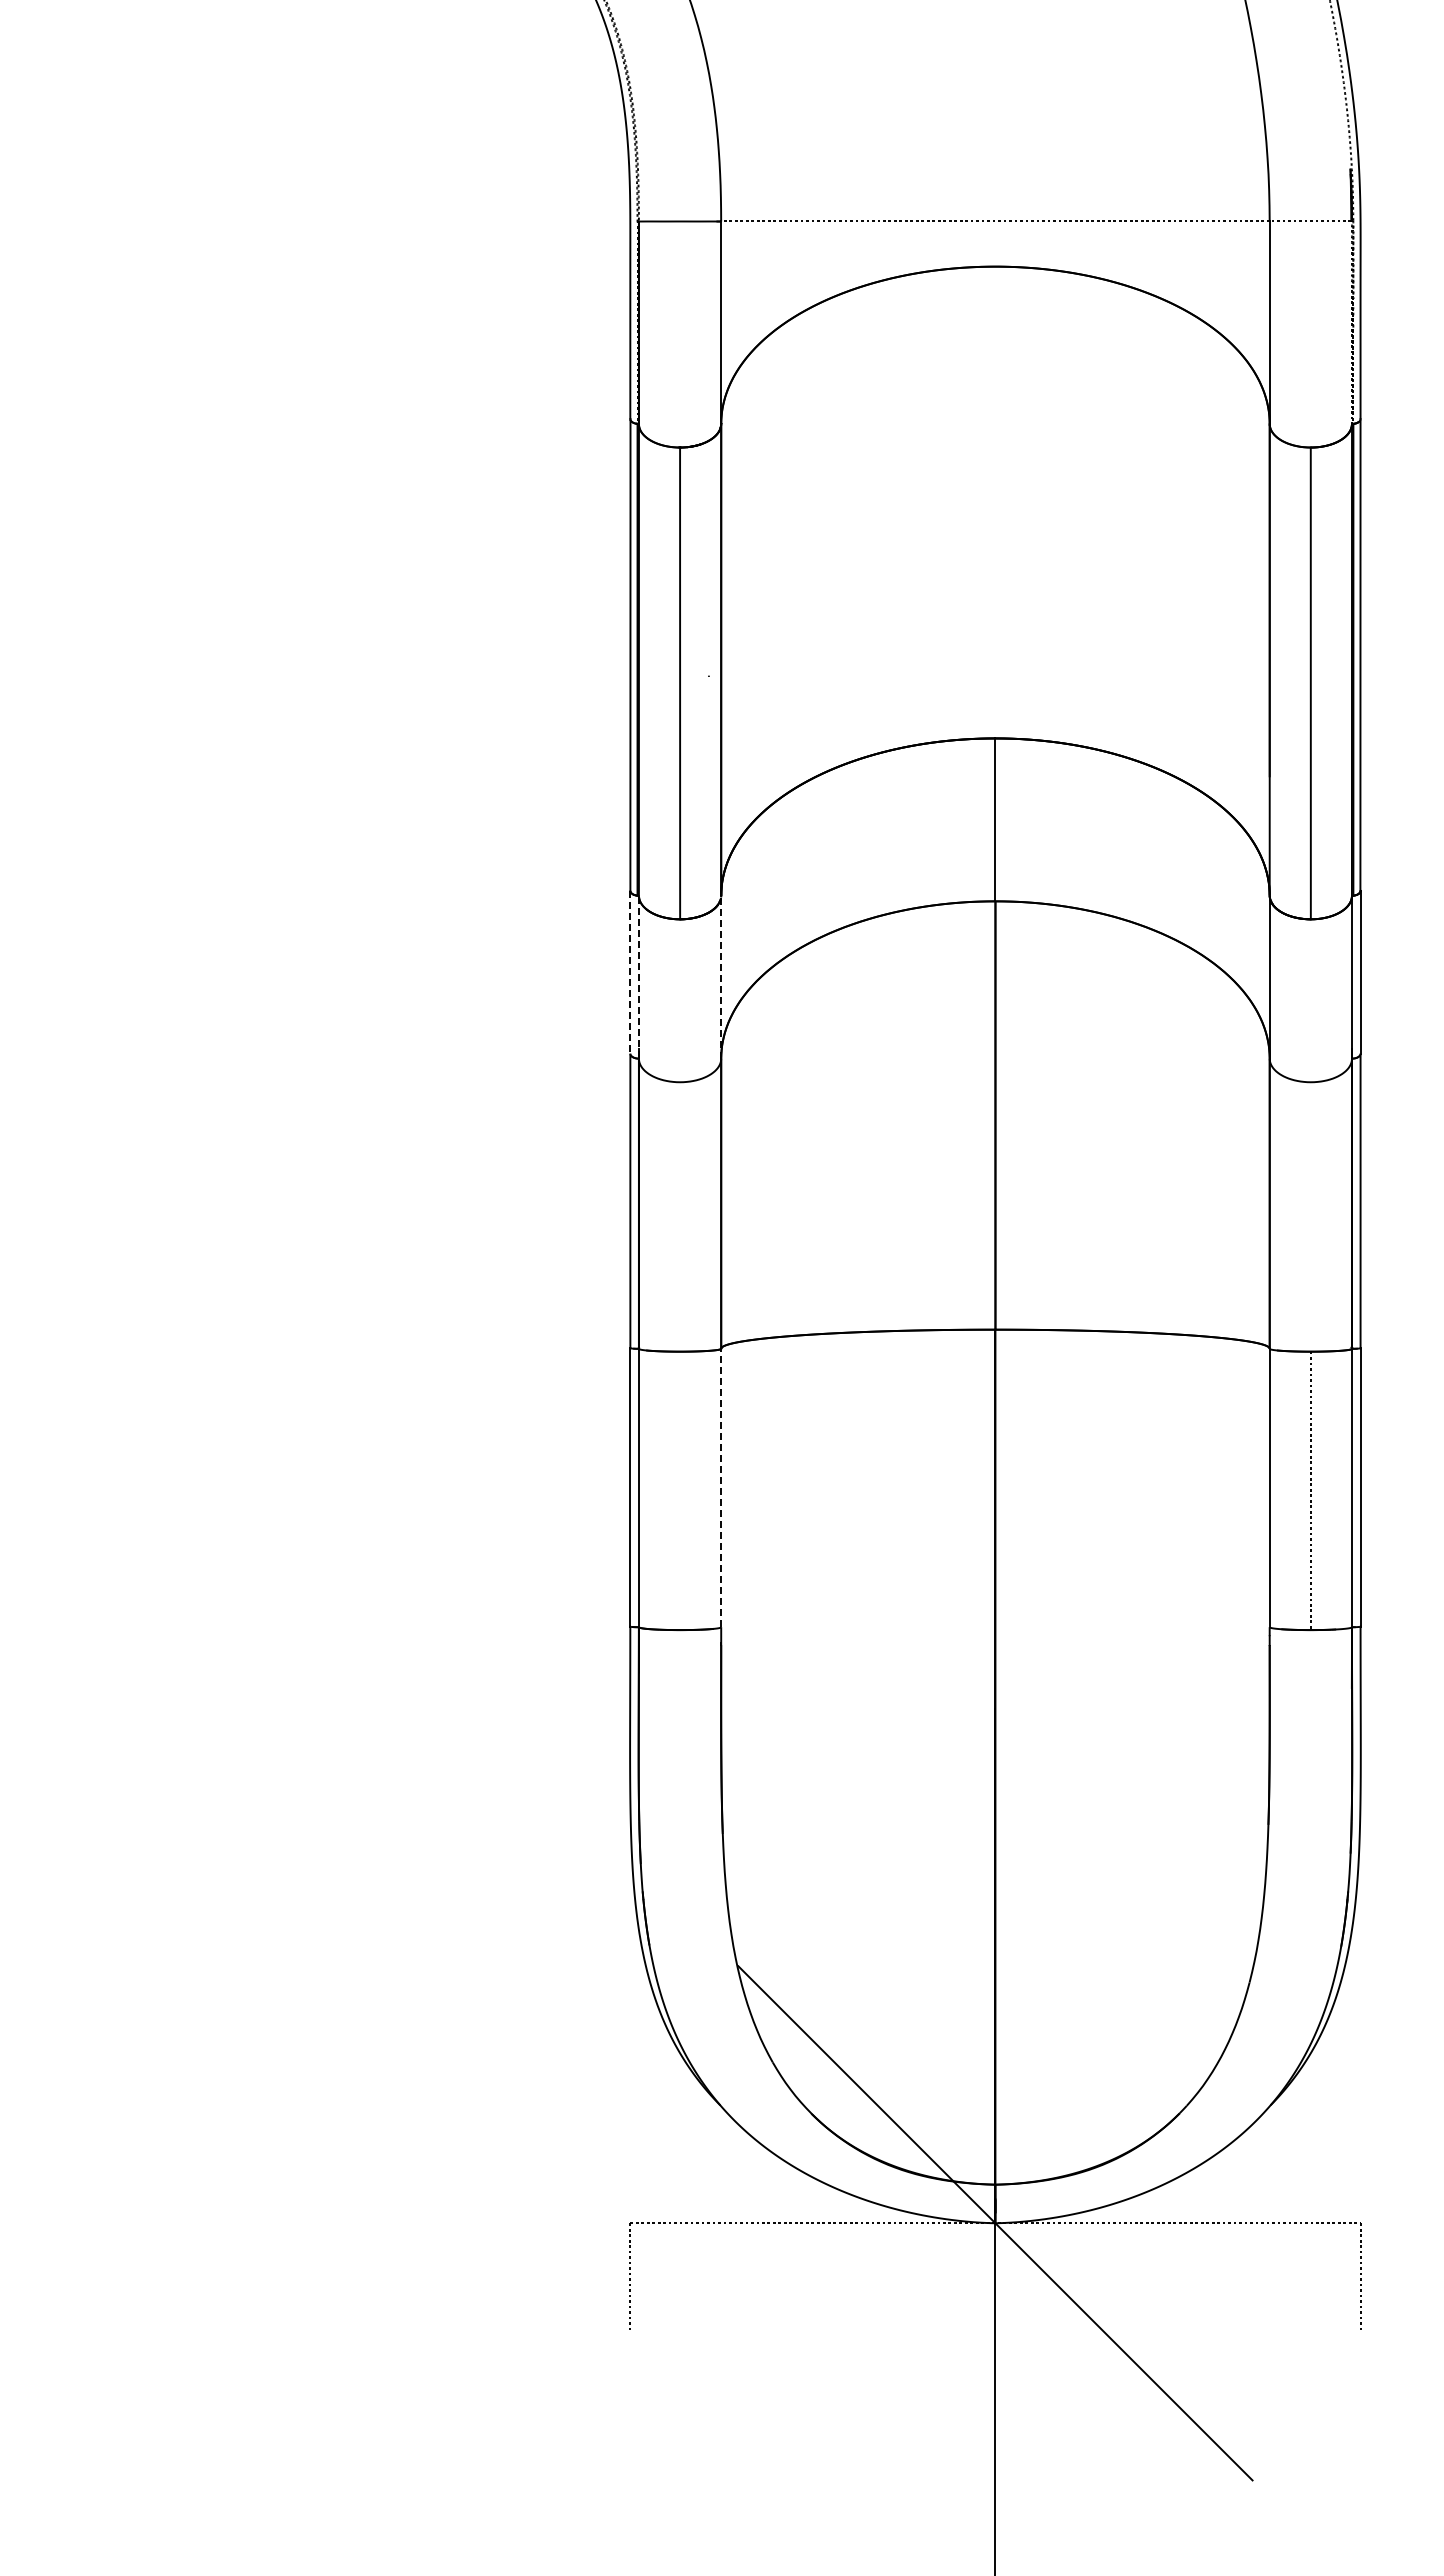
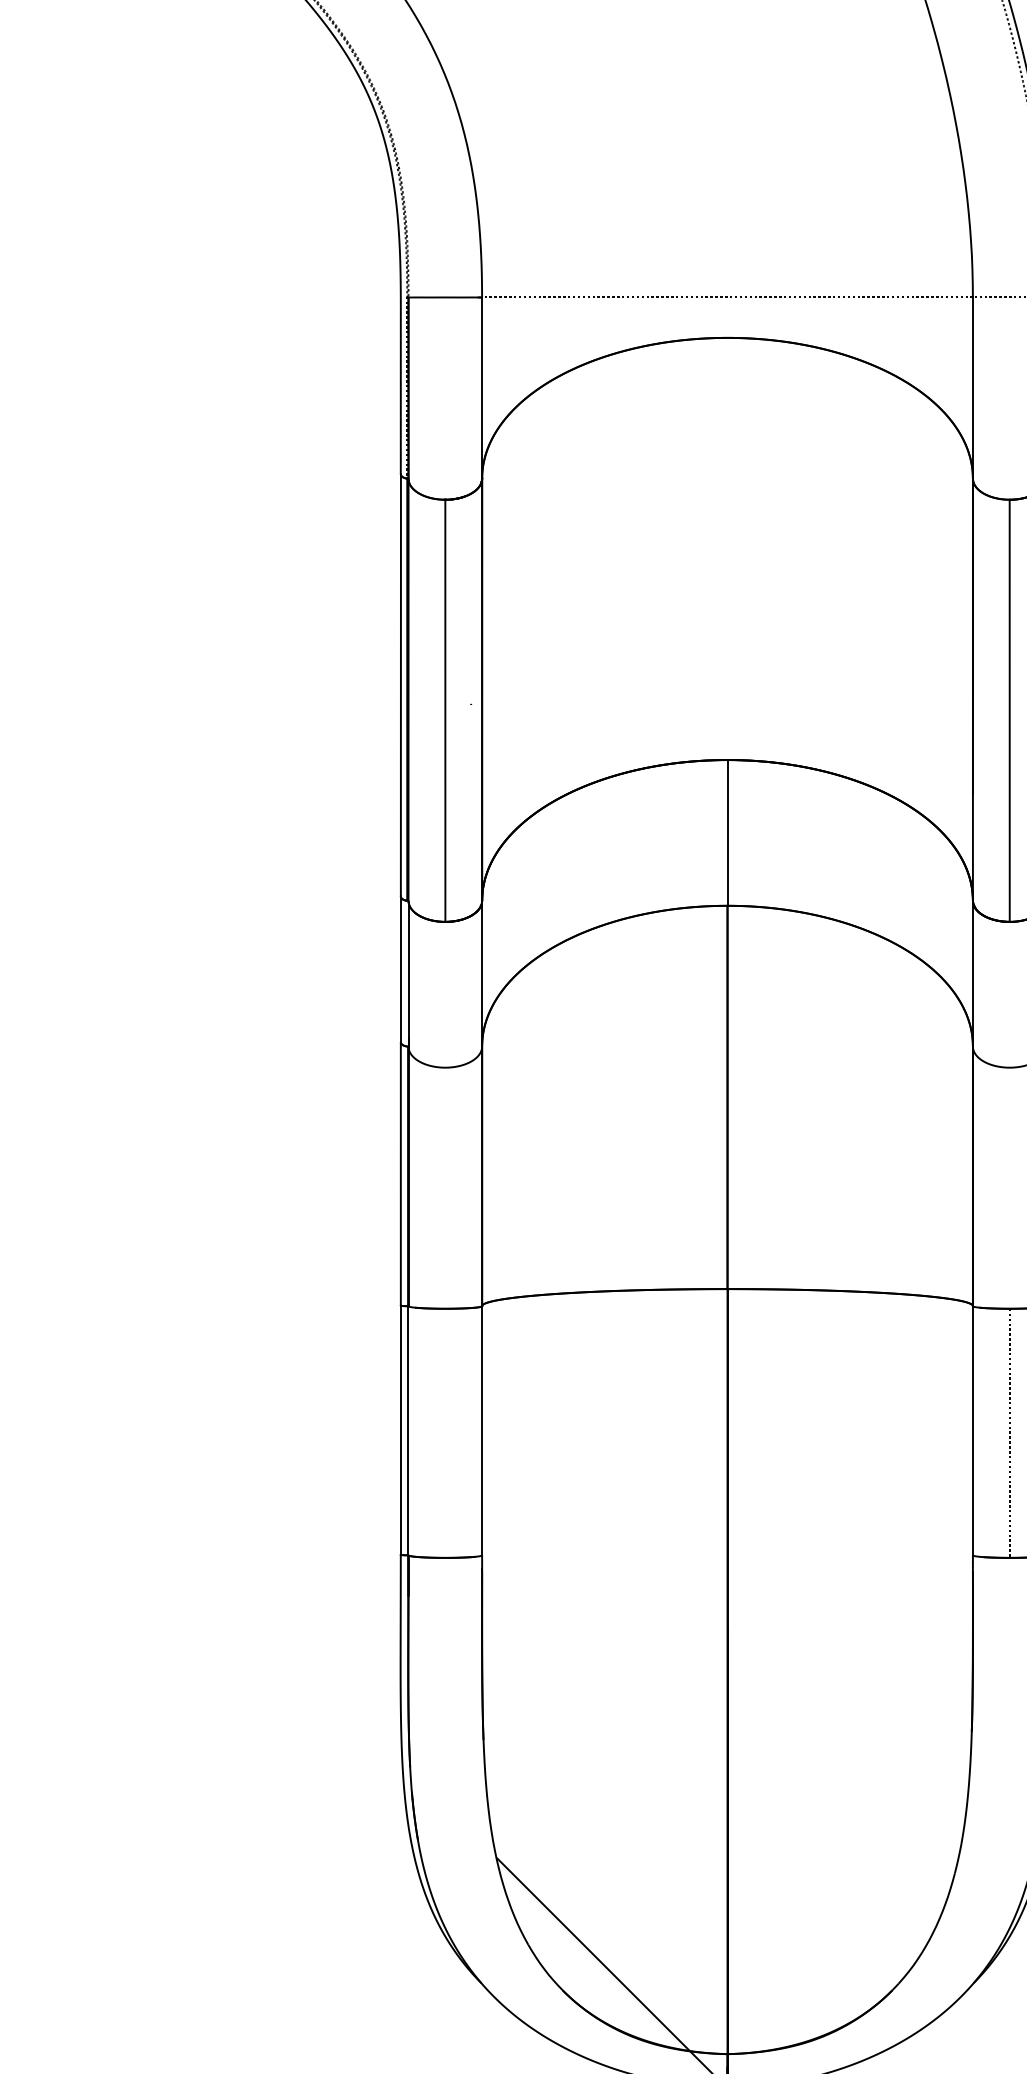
line: (630, 972) -> (400, 969), dashed -> solid
line: (638, 977) -> (408, 973), dashed -> solid
line: (721, 977) -> (482, 973), dashed -> solid
line: (721, 1487) -> (482, 1430), dashed -> solid

